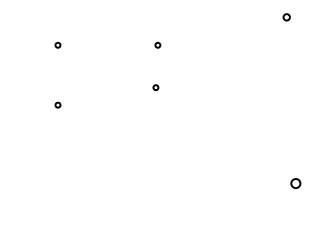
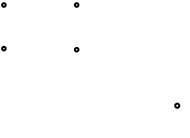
circle: (155, 87) -> (76, 49), moved
circle: (295, 183) -> (176, 105), size x0.62

